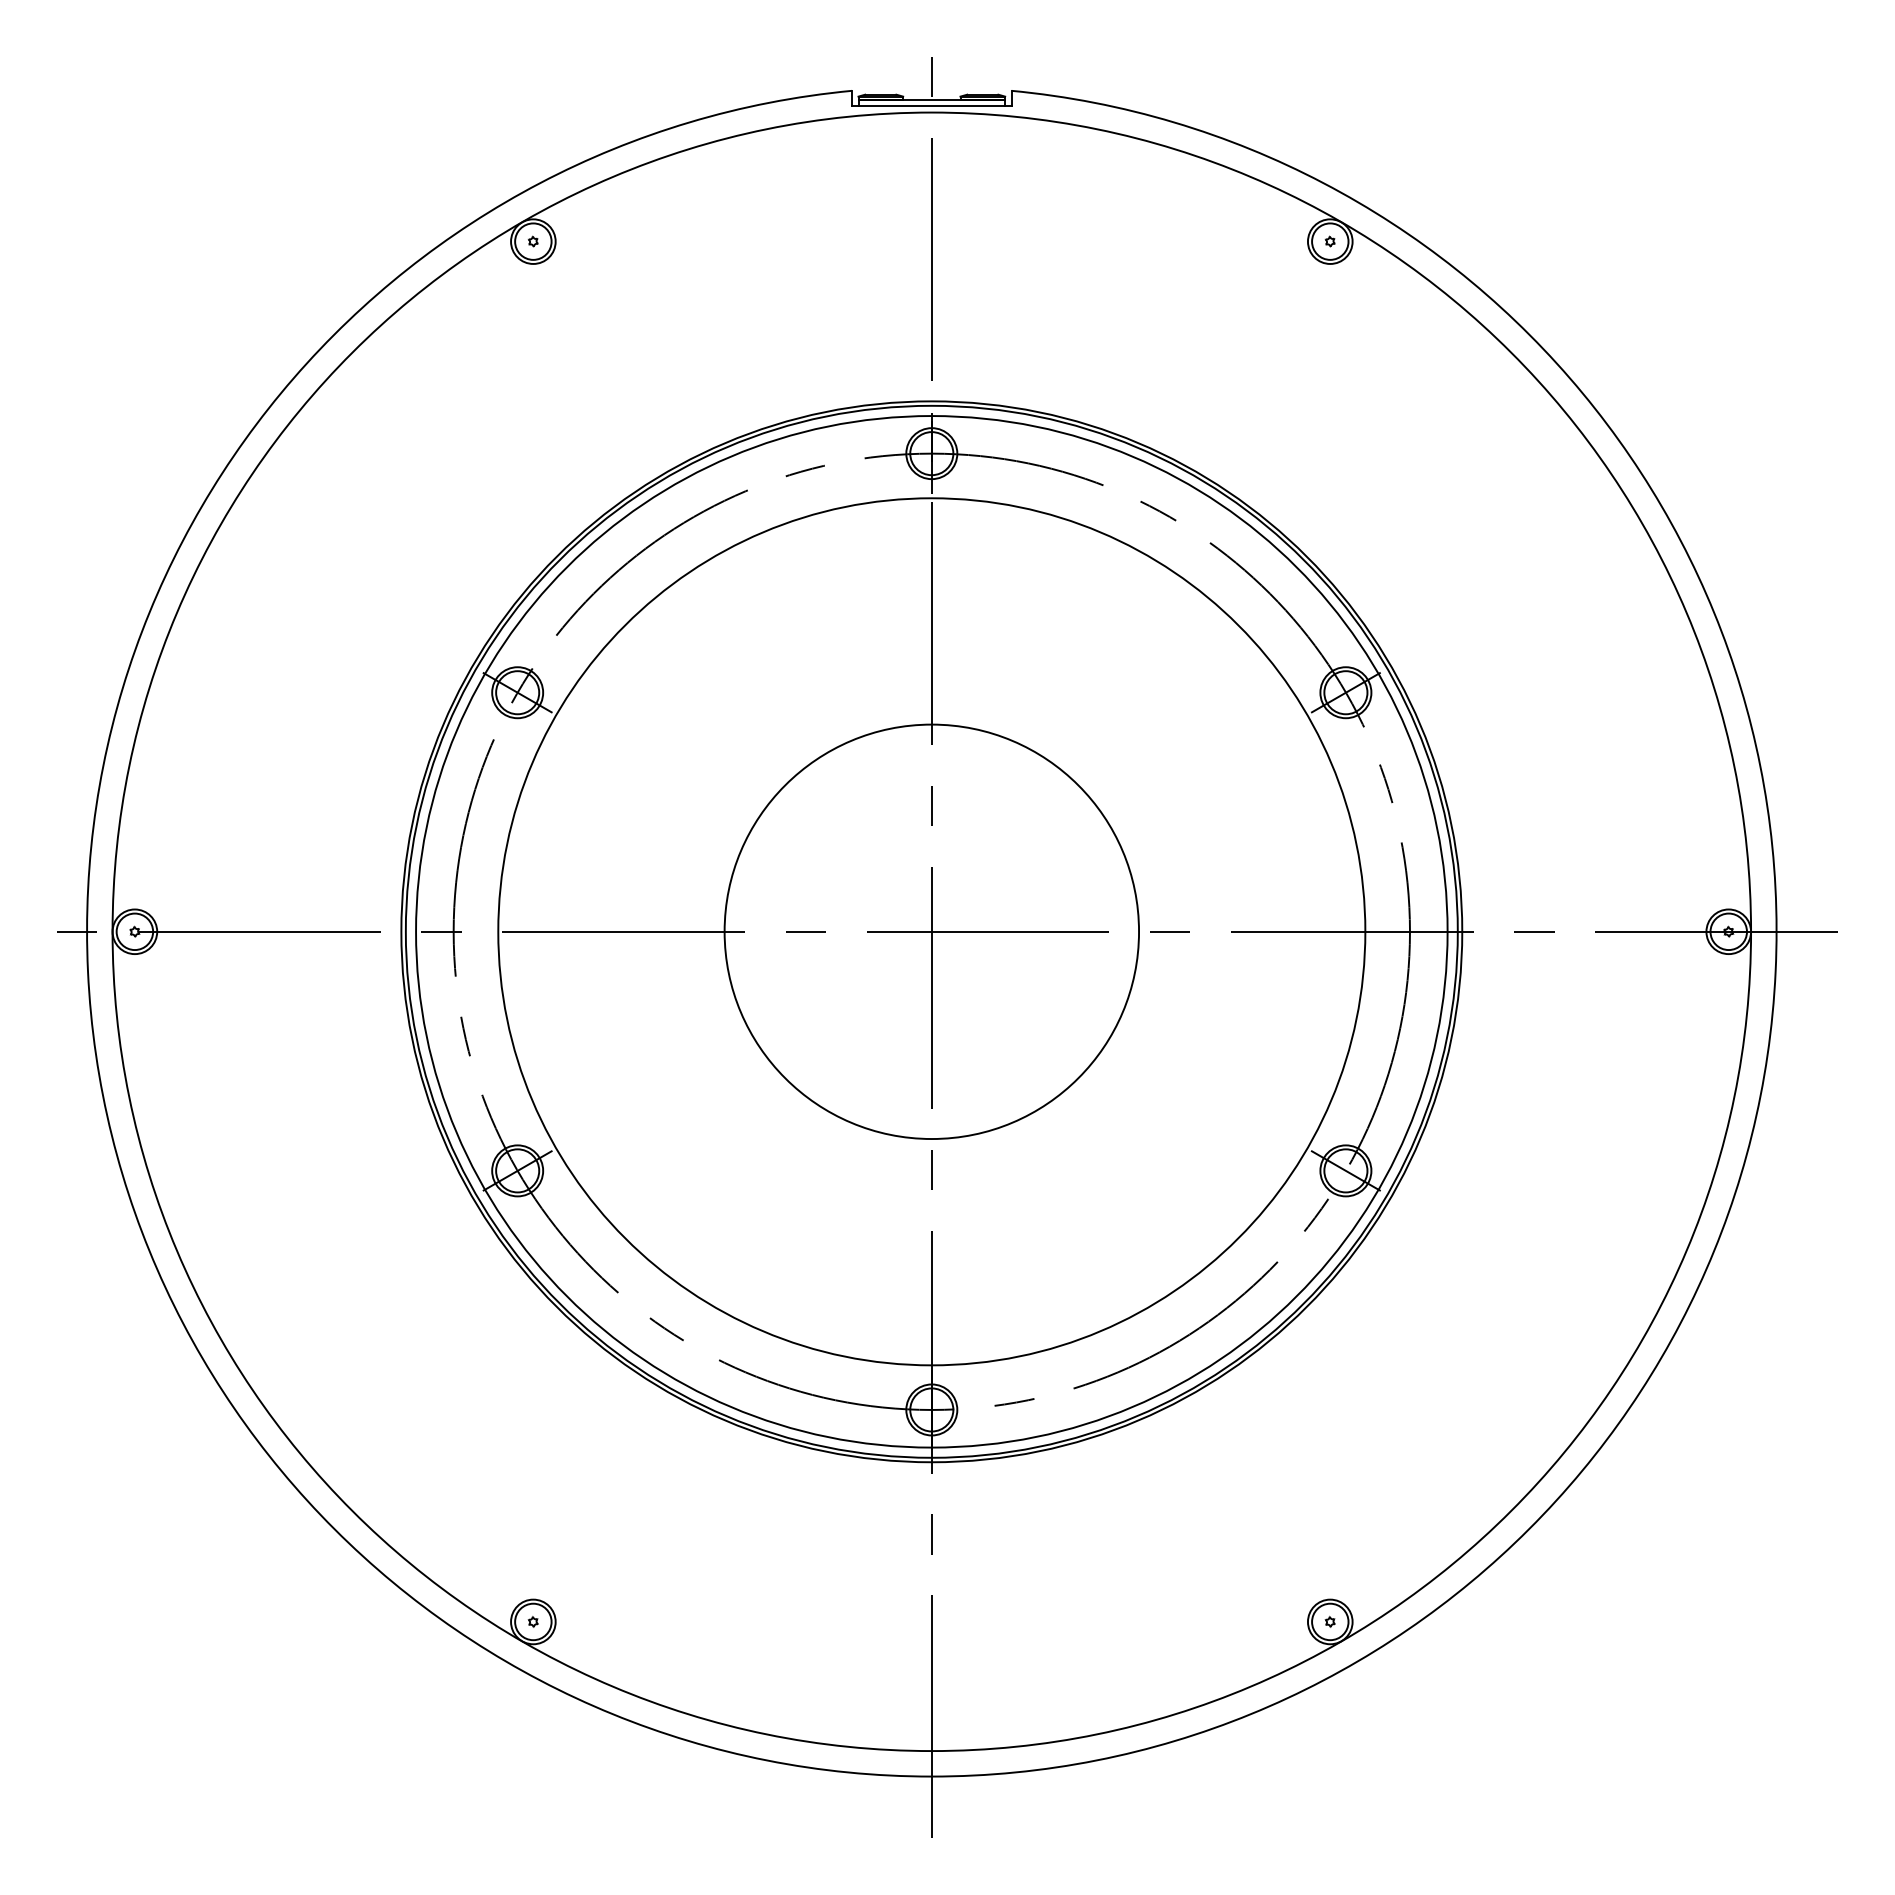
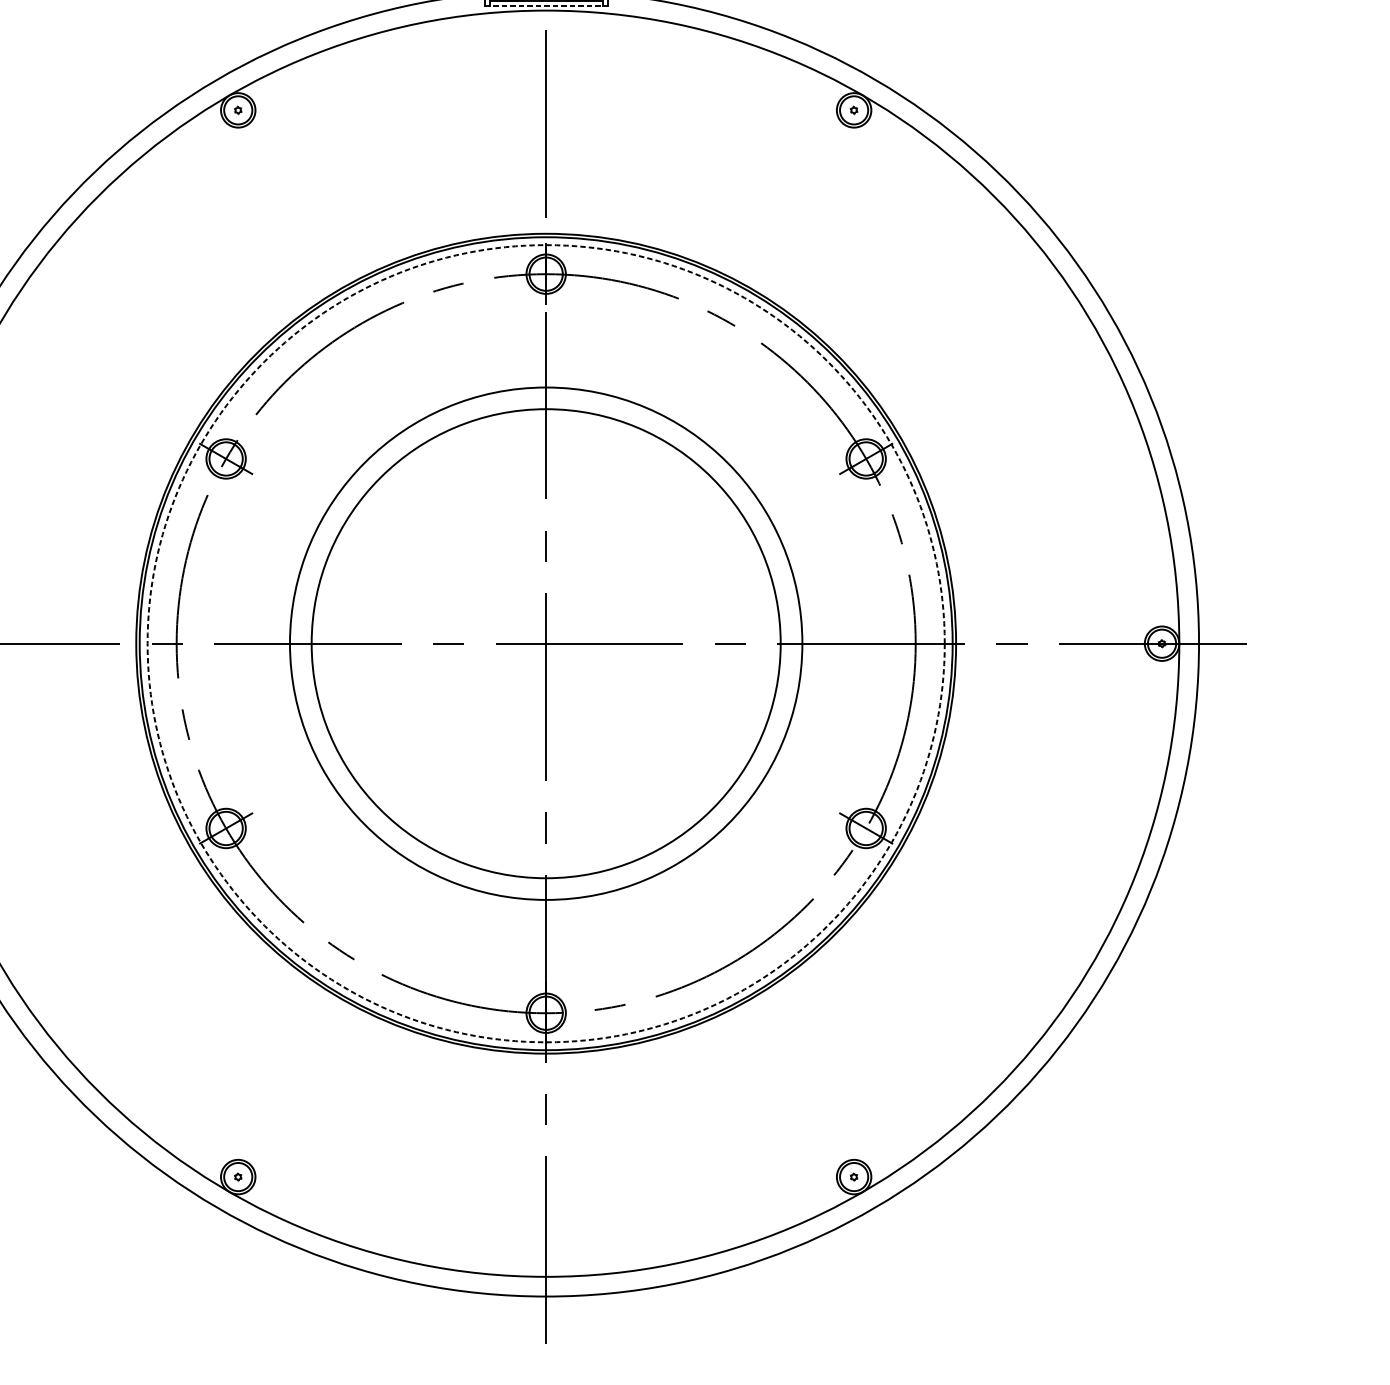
line: (931, 106) -> (545, 5), solid -> dashed
circle: (931, 931) -> (545, 643), size x0.7
circle: (931, 931) -> (545, 643), size x1.6
circle: (931, 931) -> (545, 643), solid -> dashed

